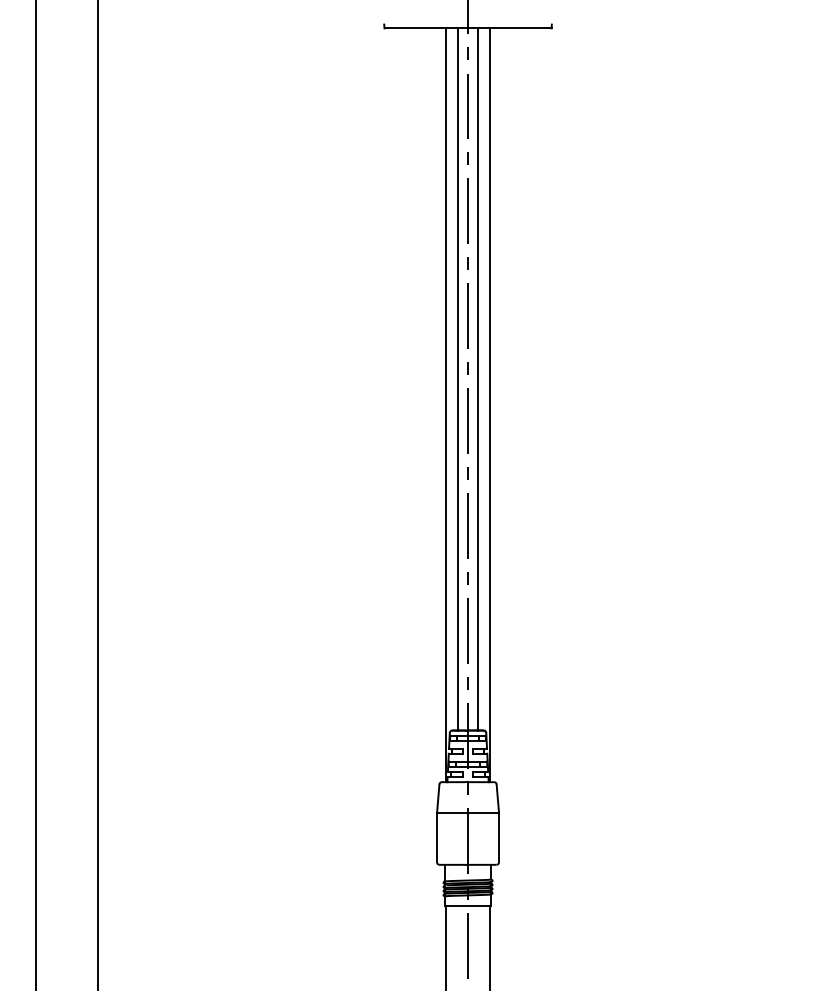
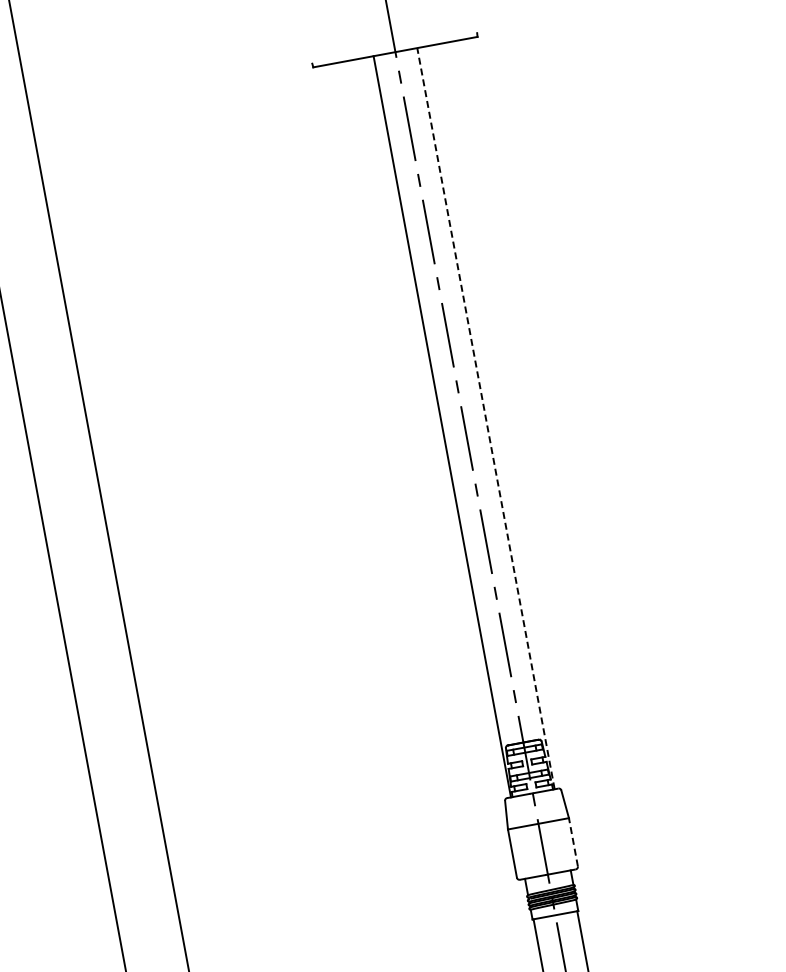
line: (457, 379) -> (449, 399), removed
line: (478, 379) -> (469, 395), removed
line: (490, 405) -> (486, 418), solid -> dashed
line: (499, 837) -> (573, 842), solid -> dashed

